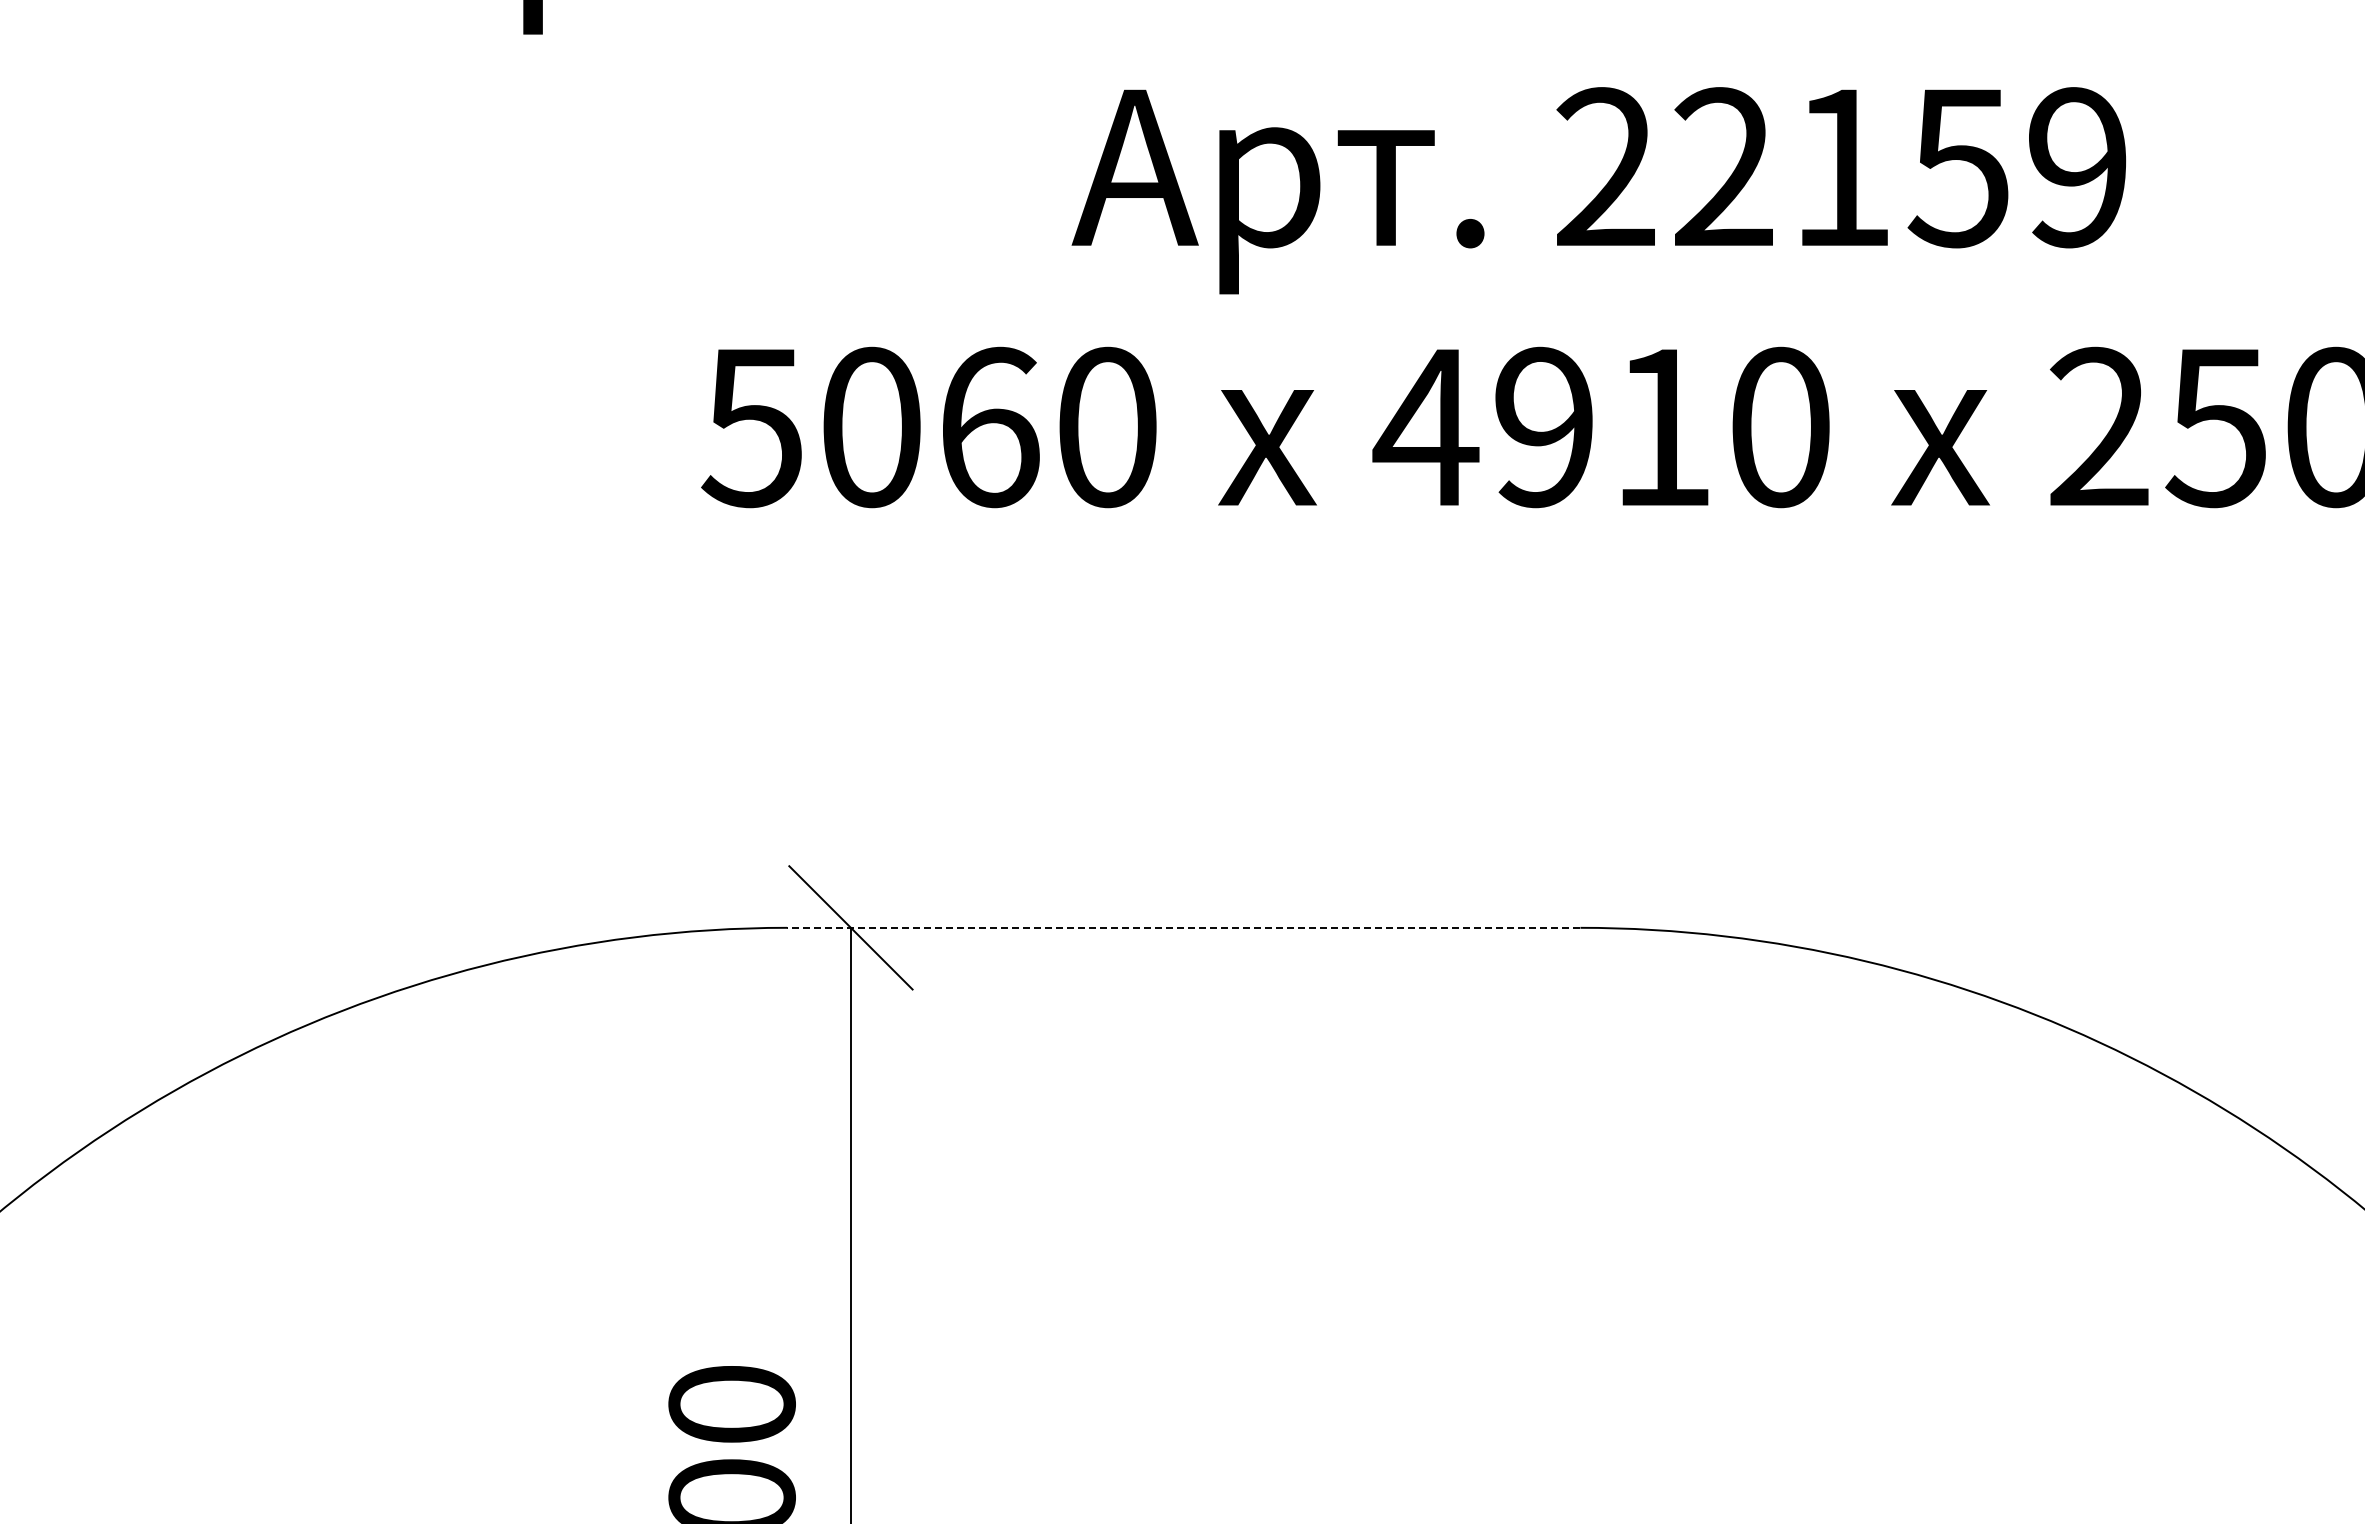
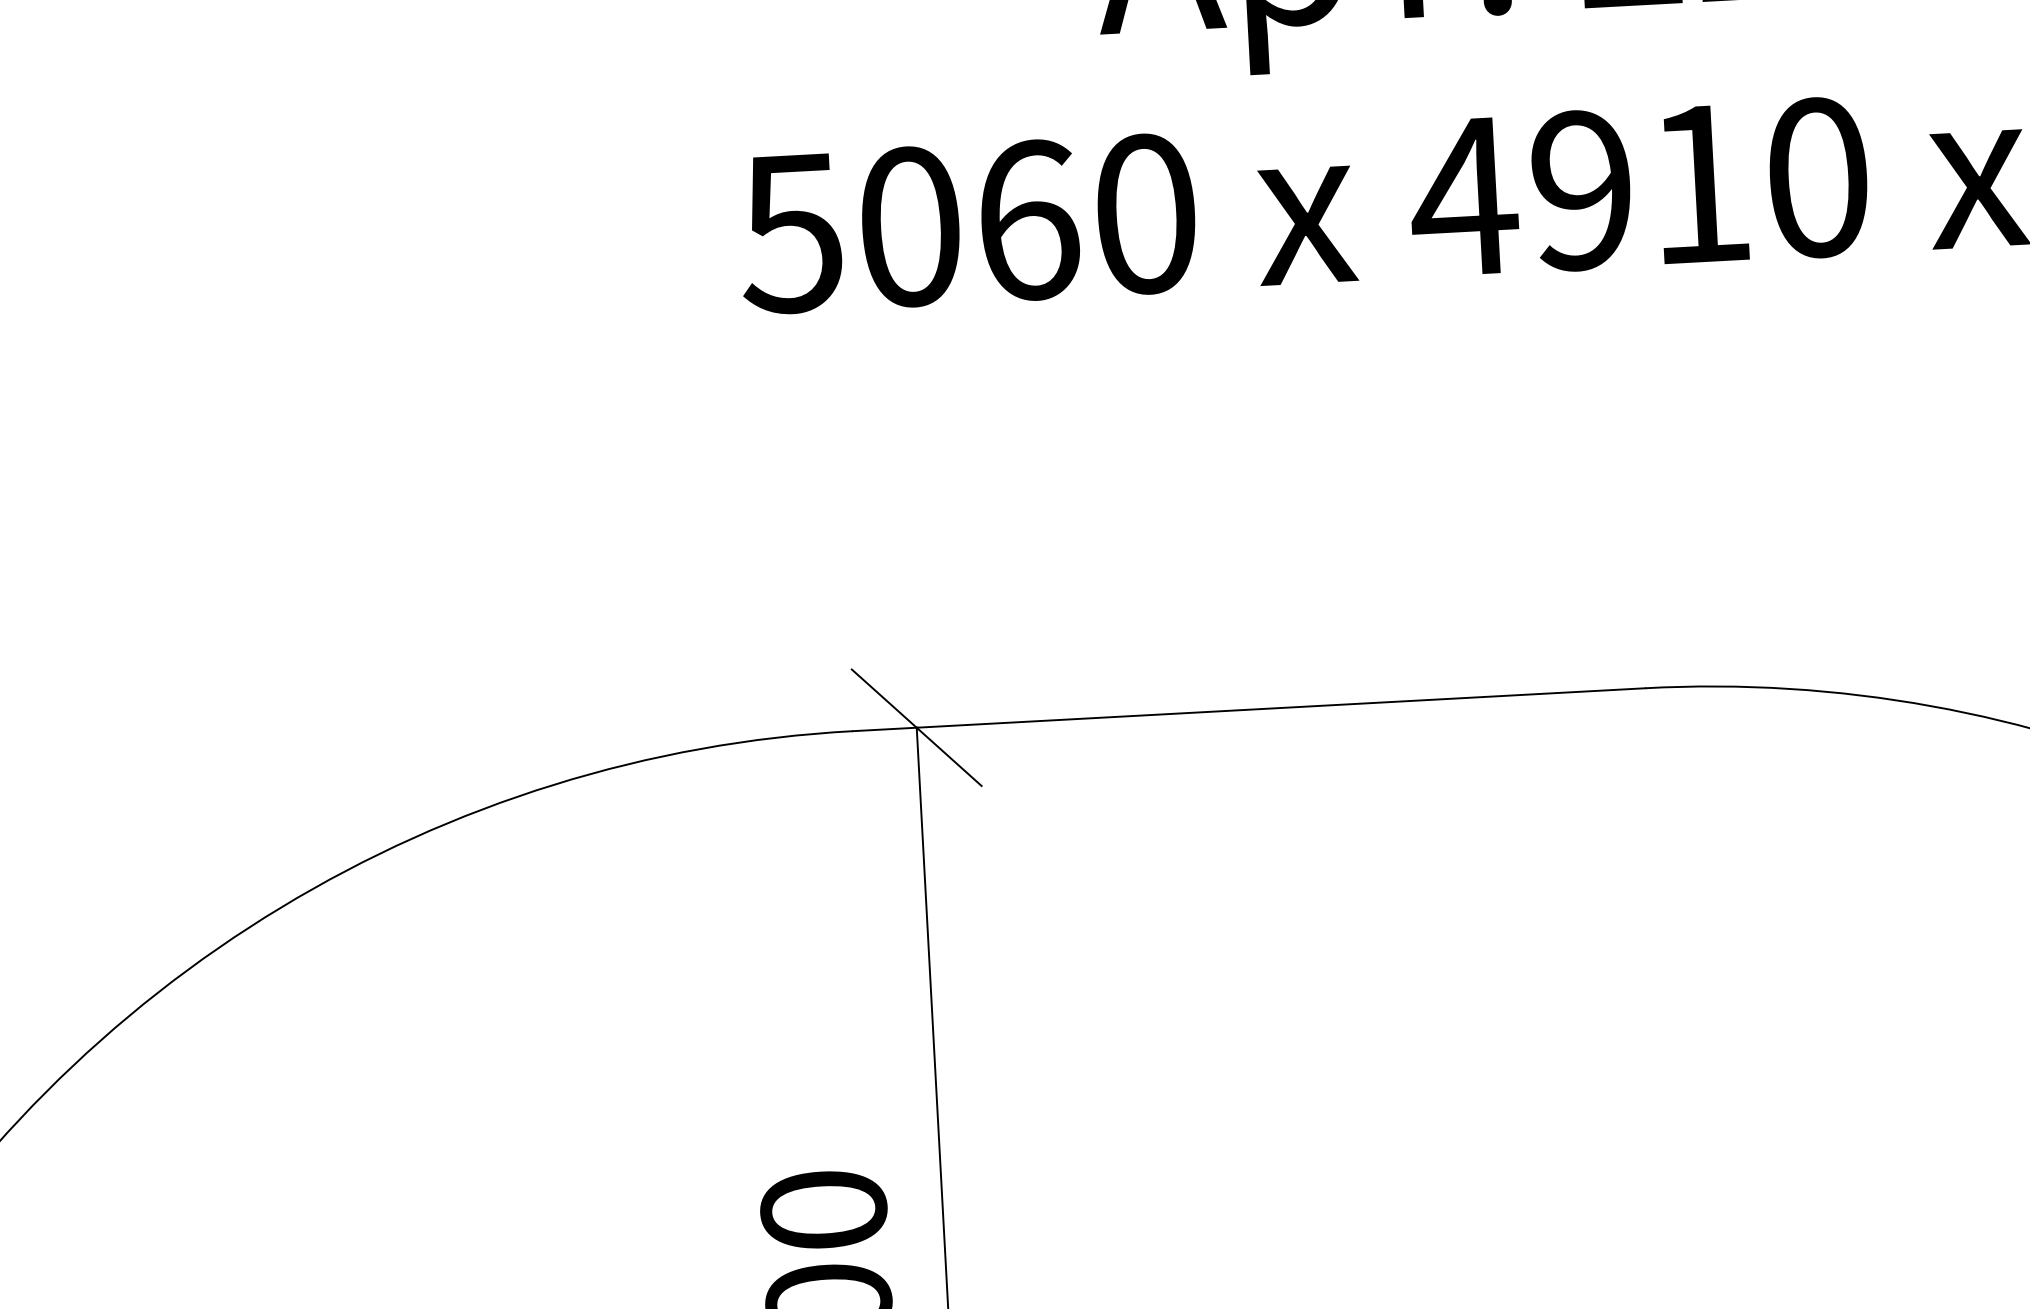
line: (1183, 927) -> (1248, 709), dashed -> solid

